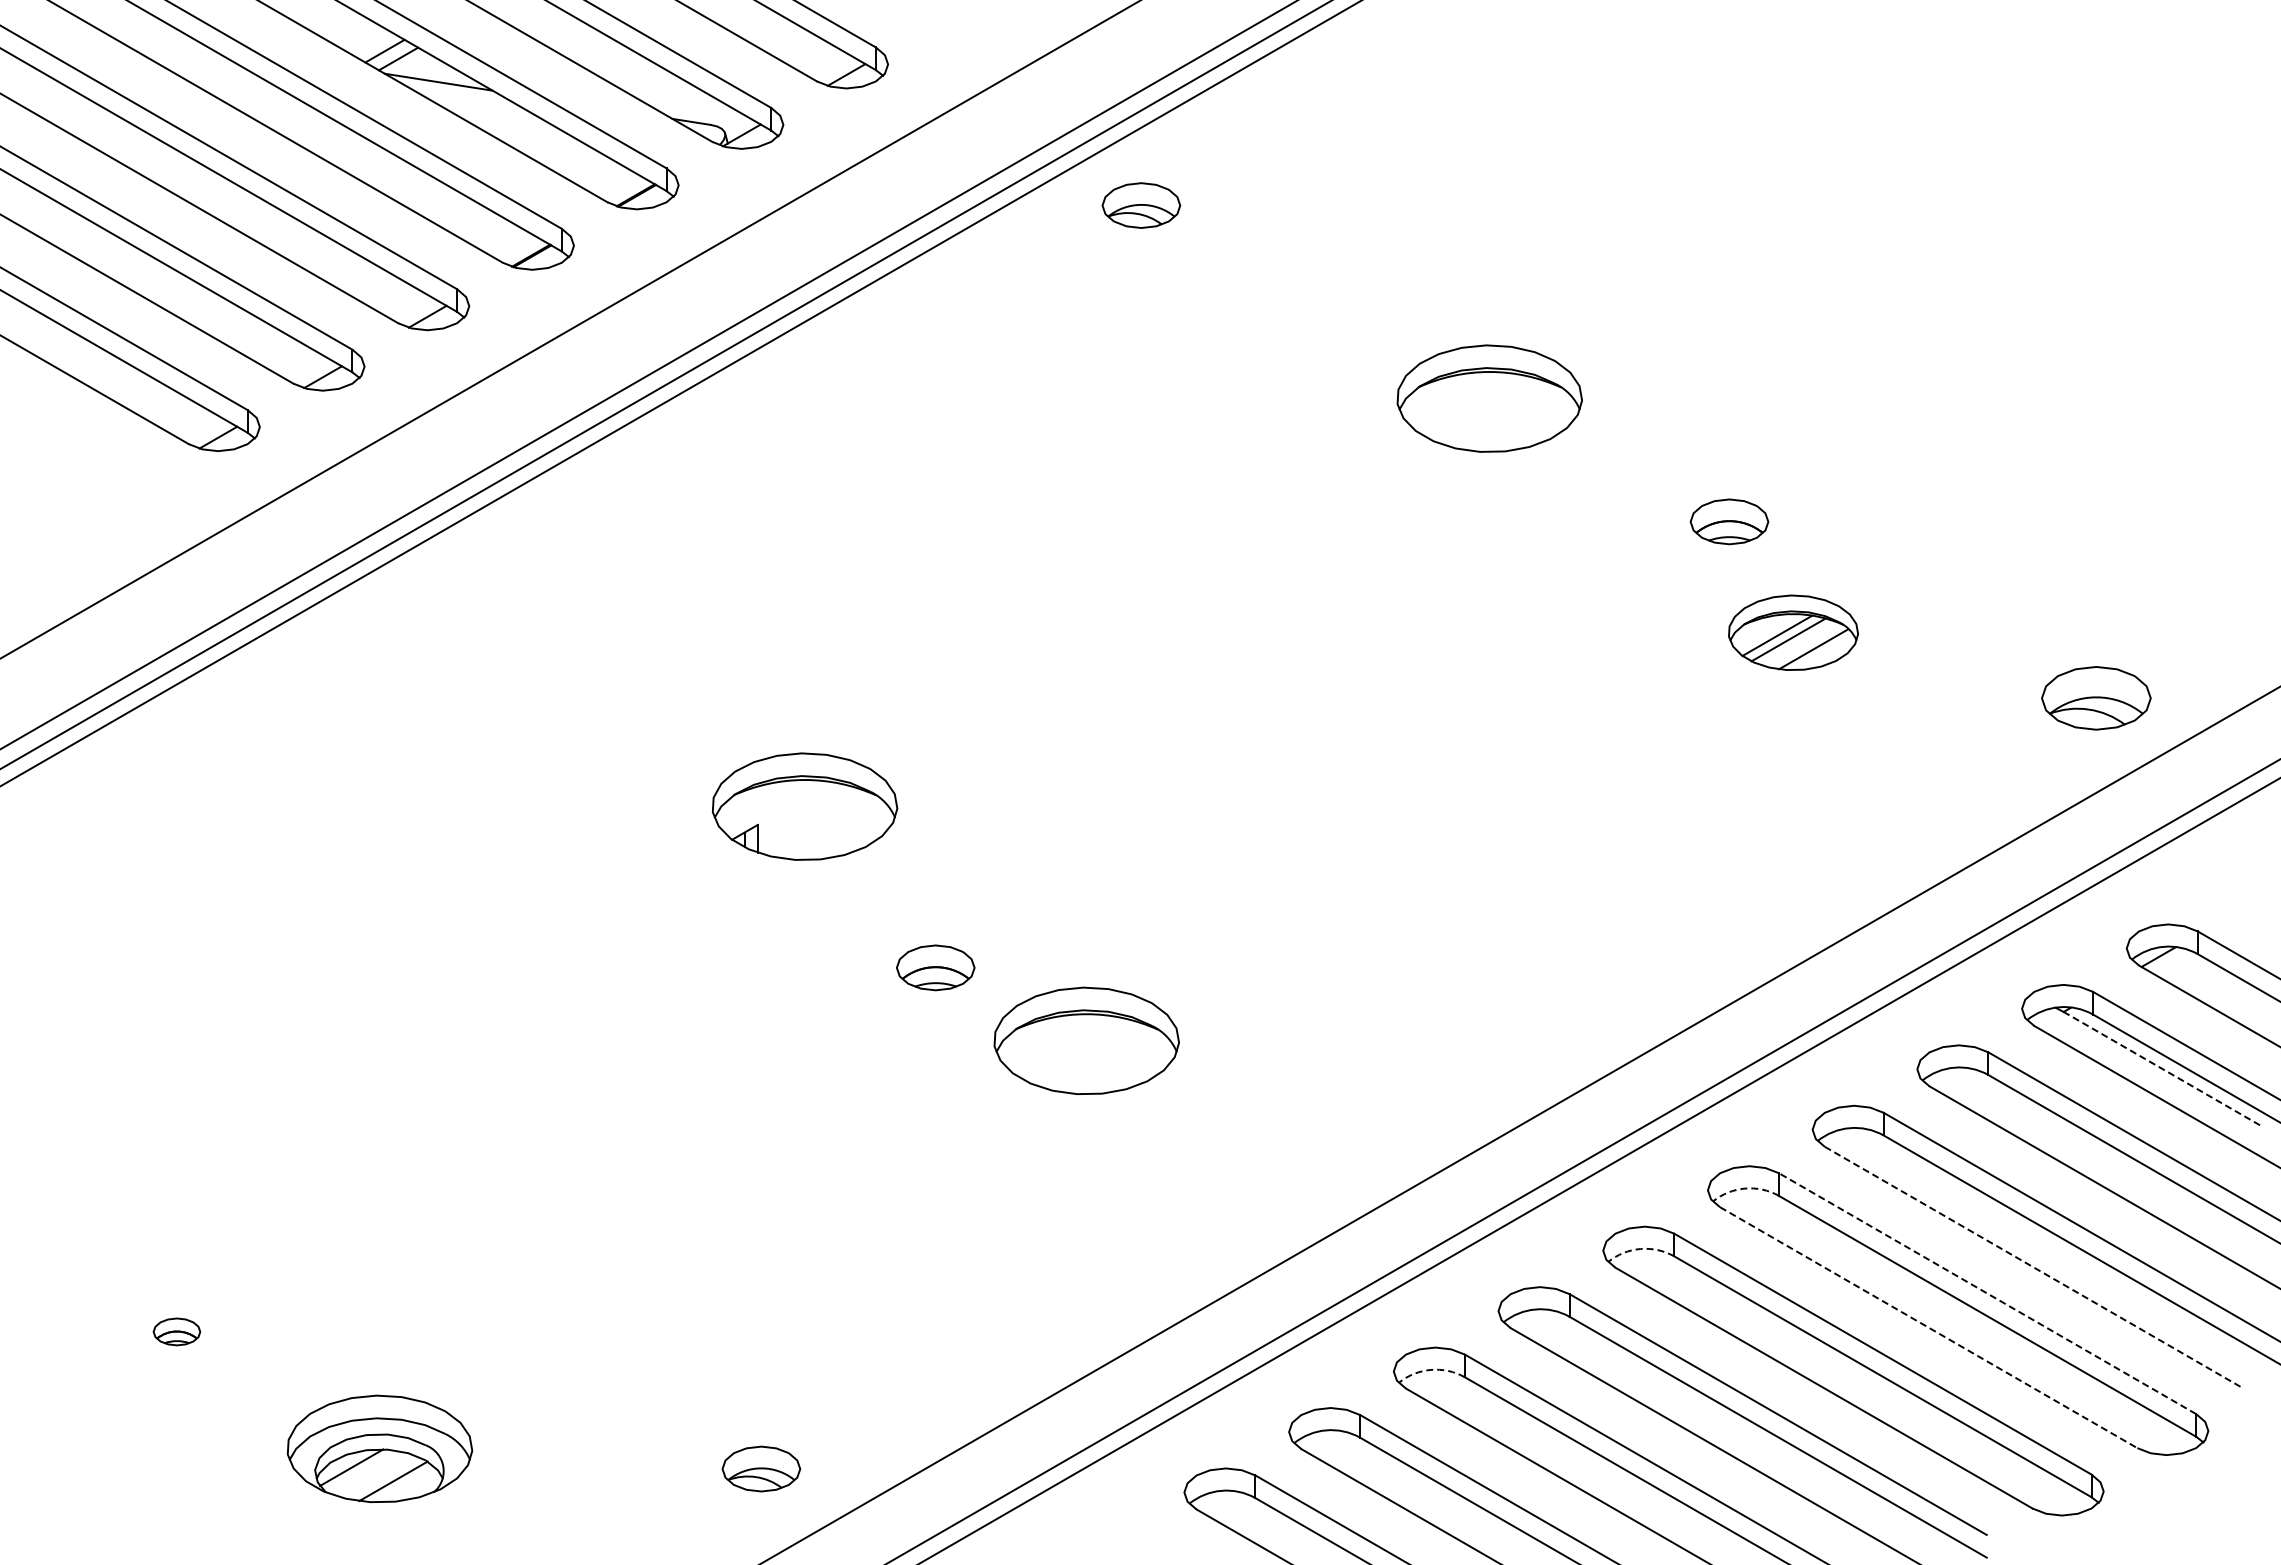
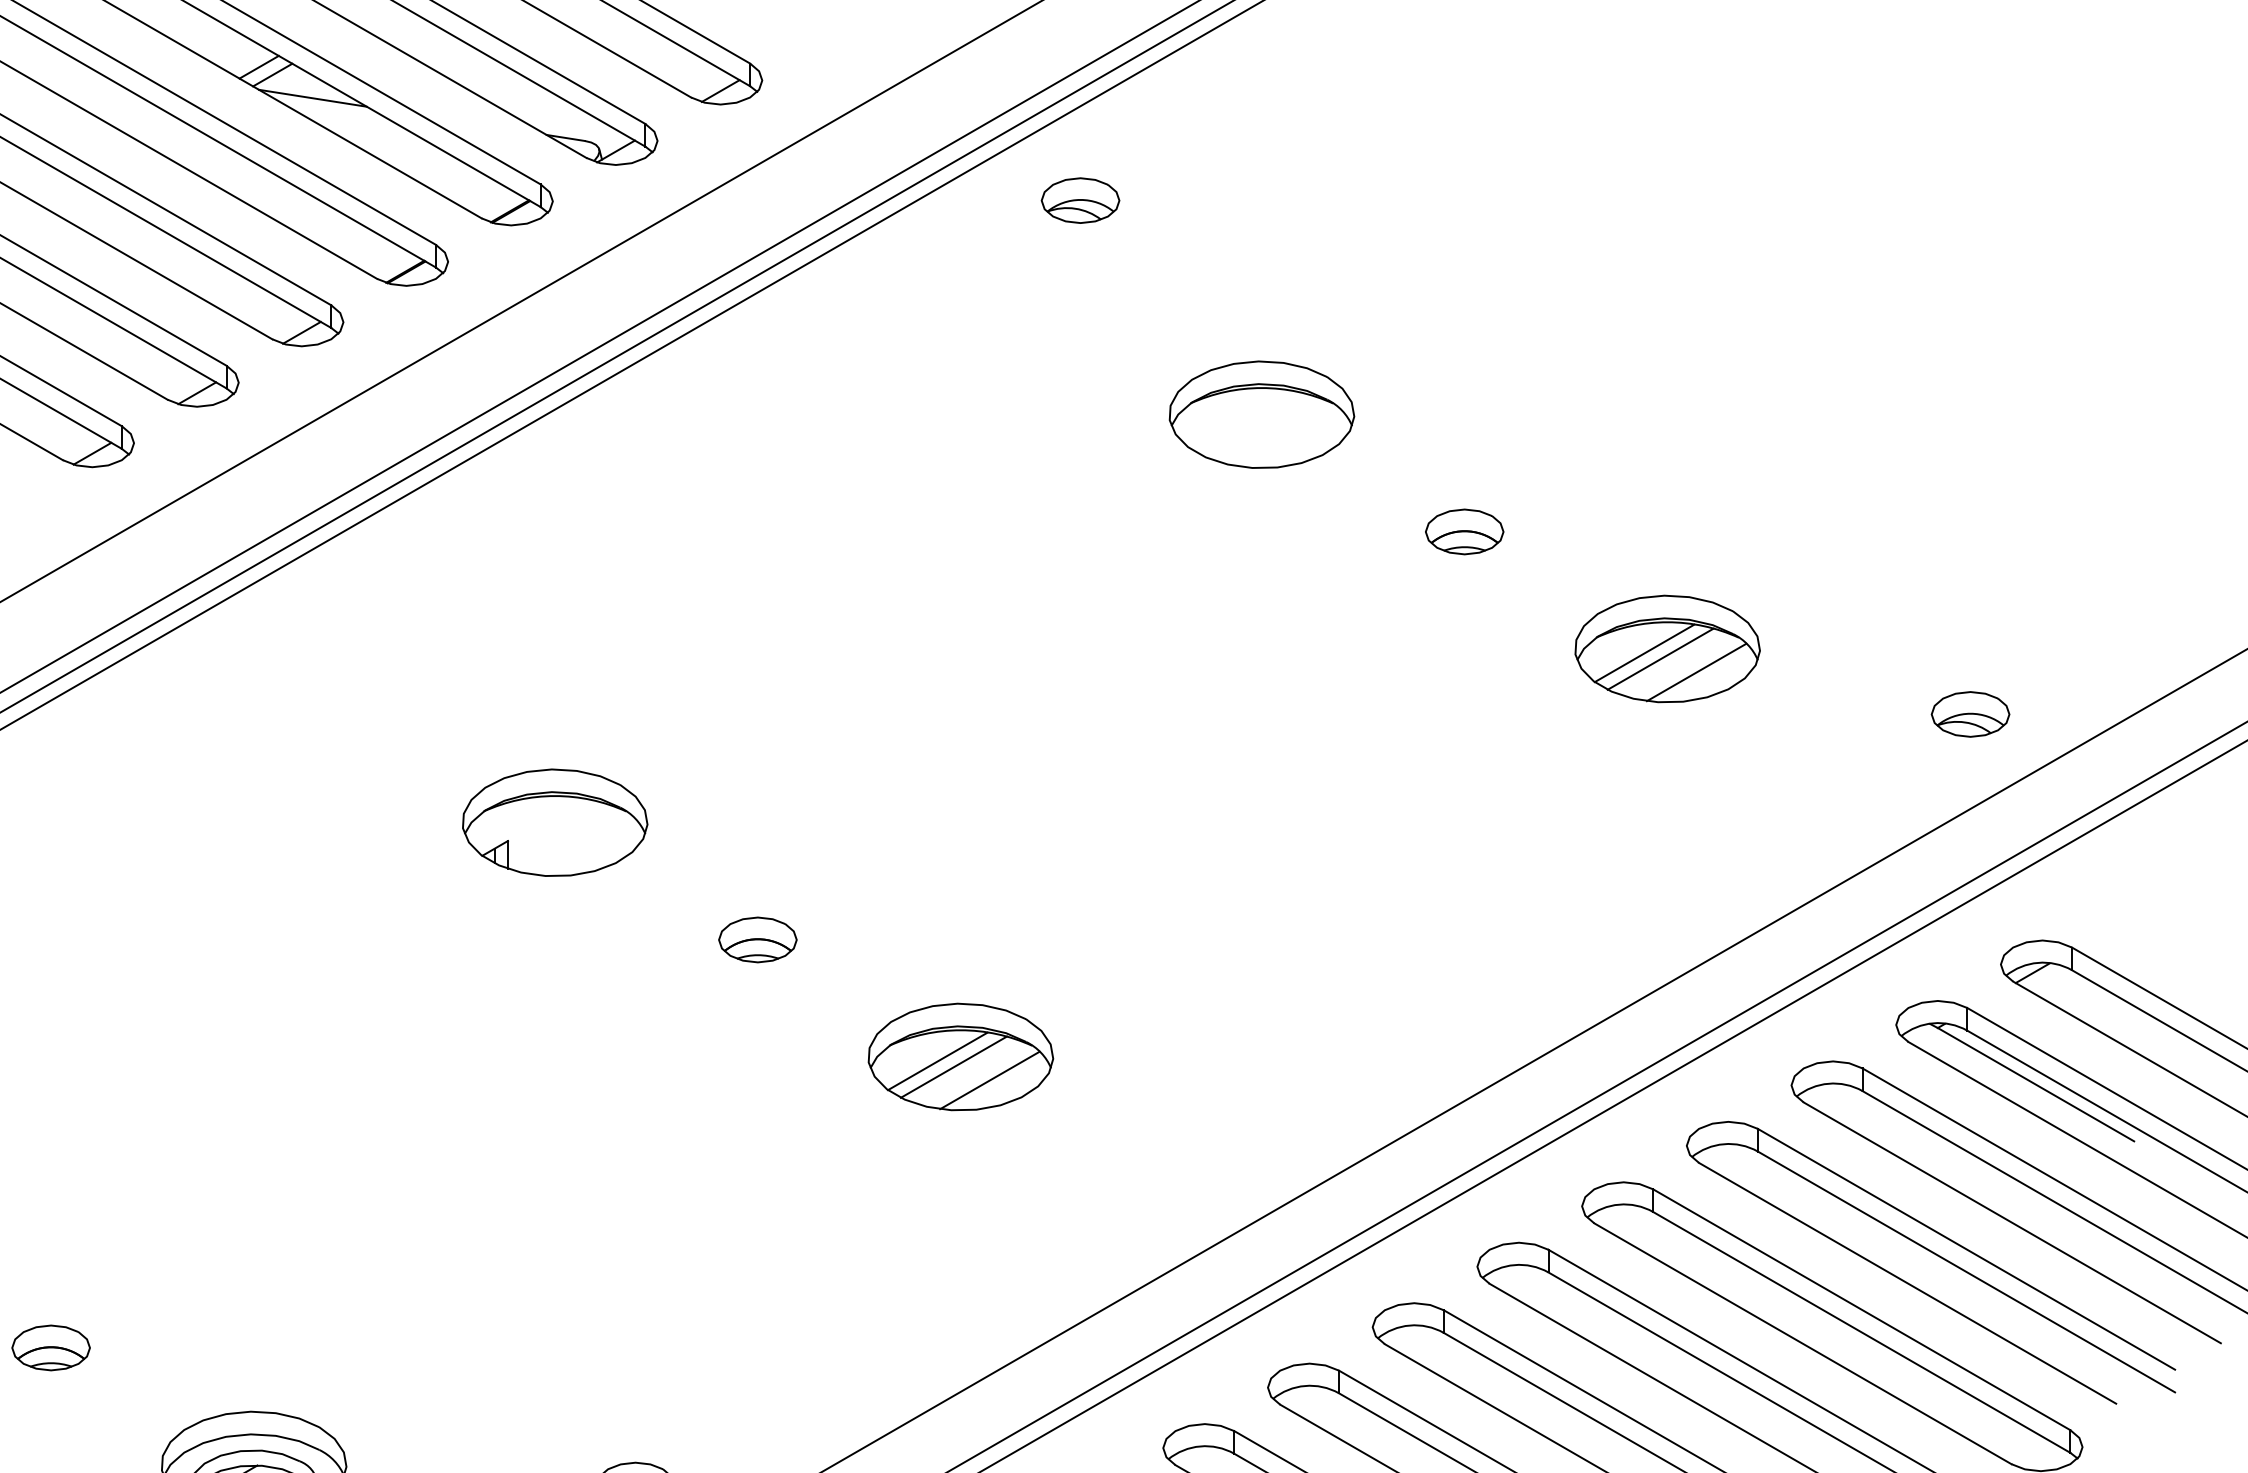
part: (1141, 205) -> (1080, 200), moved
part: (1489, 398) -> (1261, 414), moved
part: (1729, 521) -> (1464, 531), moved
part: (1793, 632) -> (1667, 648), size x1.43
part: (2096, 698) -> (1970, 714), size x0.71
part: (805, 806) -> (555, 822), moved
part: (935, 967) -> (757, 939), moved
line: (1063, 1045) -> (937, 1061), added
line: (1079, 1050) -> (953, 1066), added
line: (1115, 1064) -> (989, 1080), added
line: (2161, 1068) -> (2035, 1084), dashed -> solid
arc: (1745, 1188) -> (1619, 1204), dashed -> solid
arc: (1640, 1249) -> (1514, 1265), dashed -> solid
line: (2033, 1267) -> (1907, 1283), dashed -> solid
line: (1987, 1293) -> (1861, 1309), dashed -> solid
line: (1928, 1327) -> (1802, 1343), dashed -> solid
part: (176, 1331) -> (50, 1347), size x1.67
arc: (1430, 1369) -> (1304, 1385), dashed -> solid

